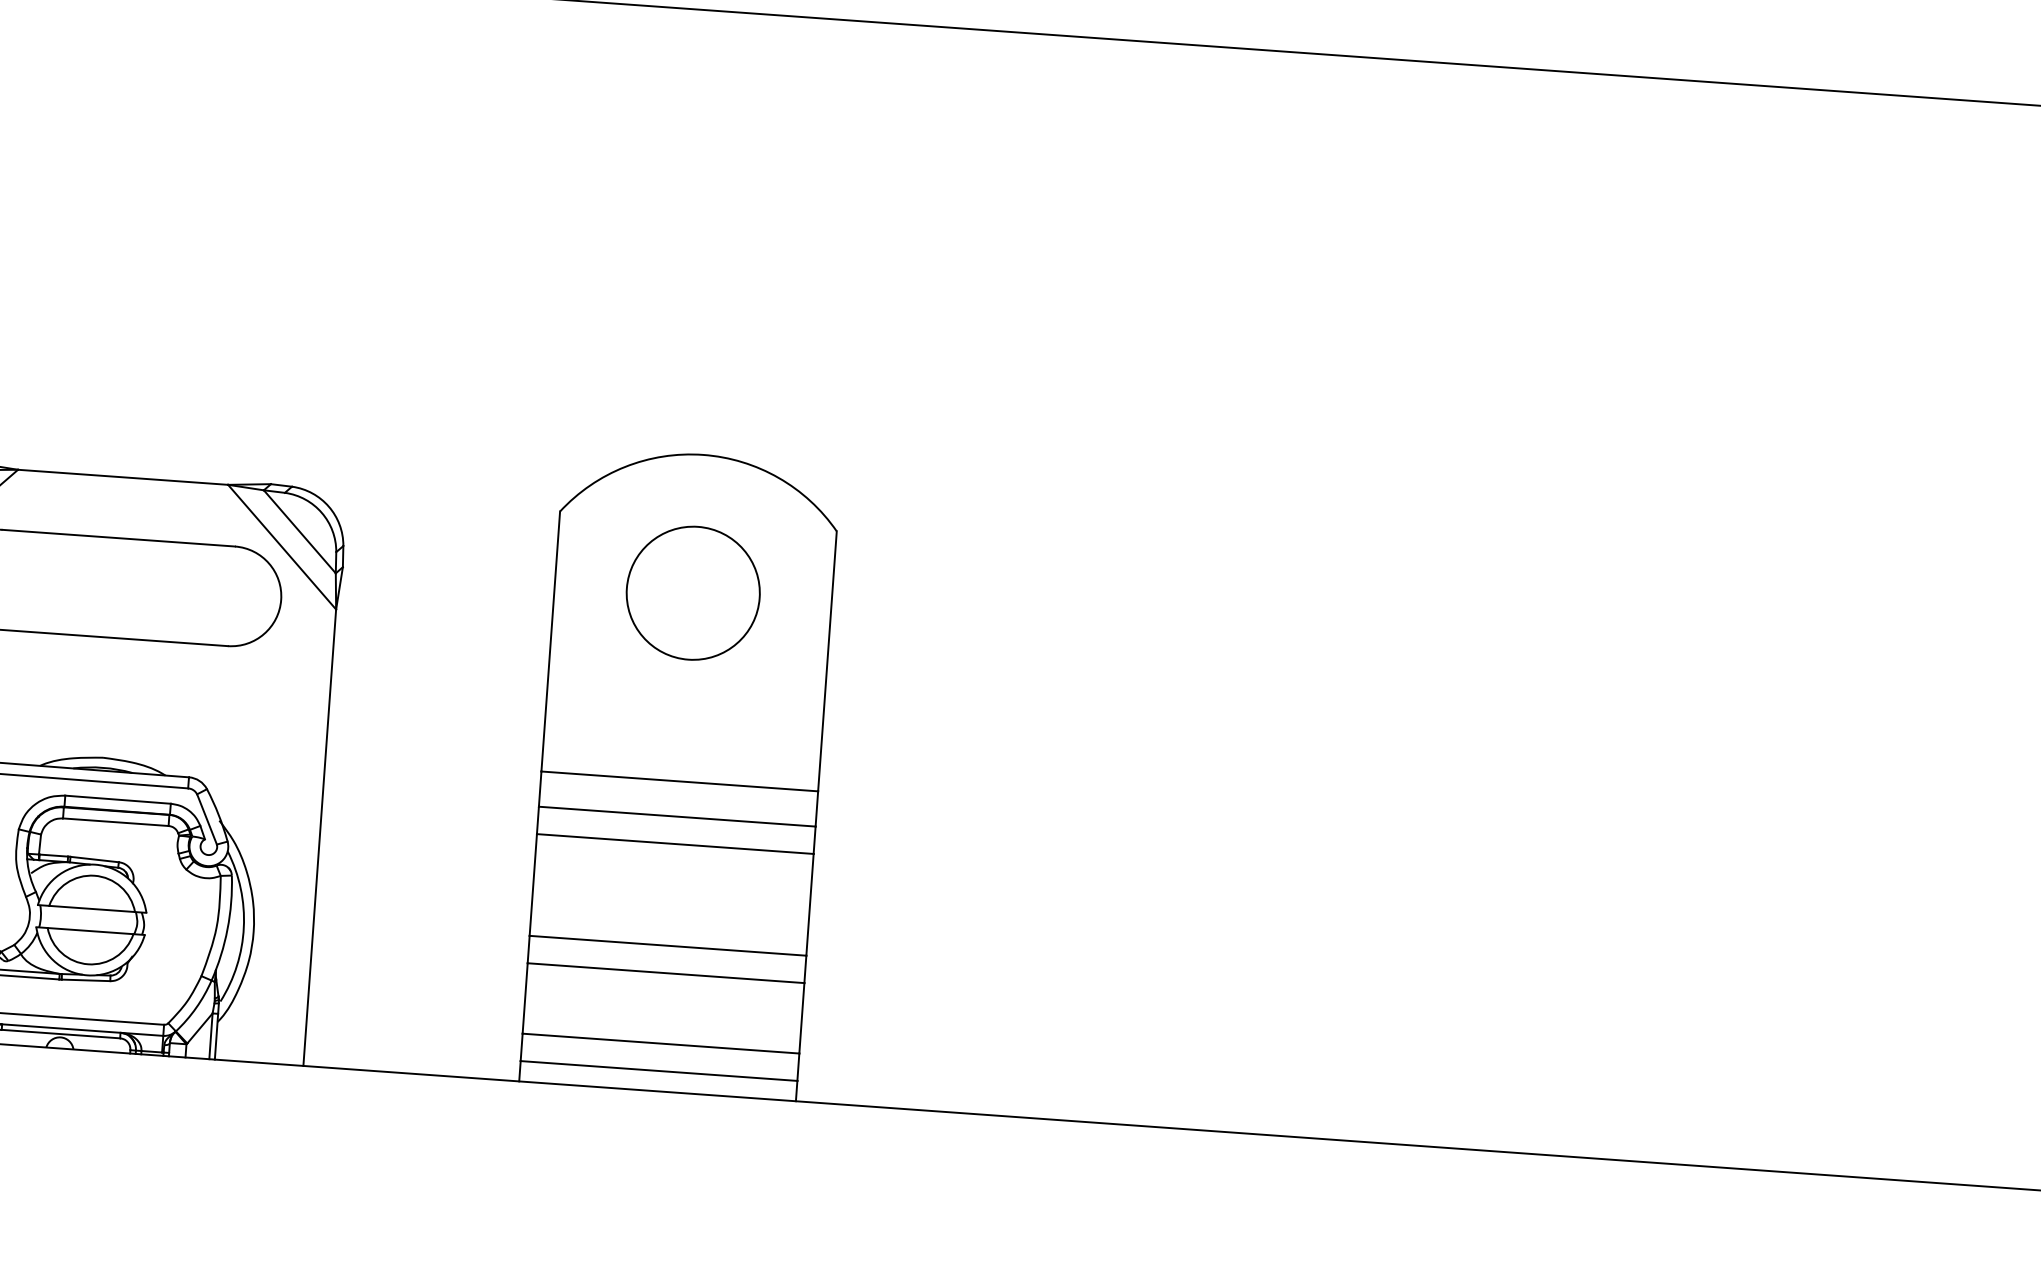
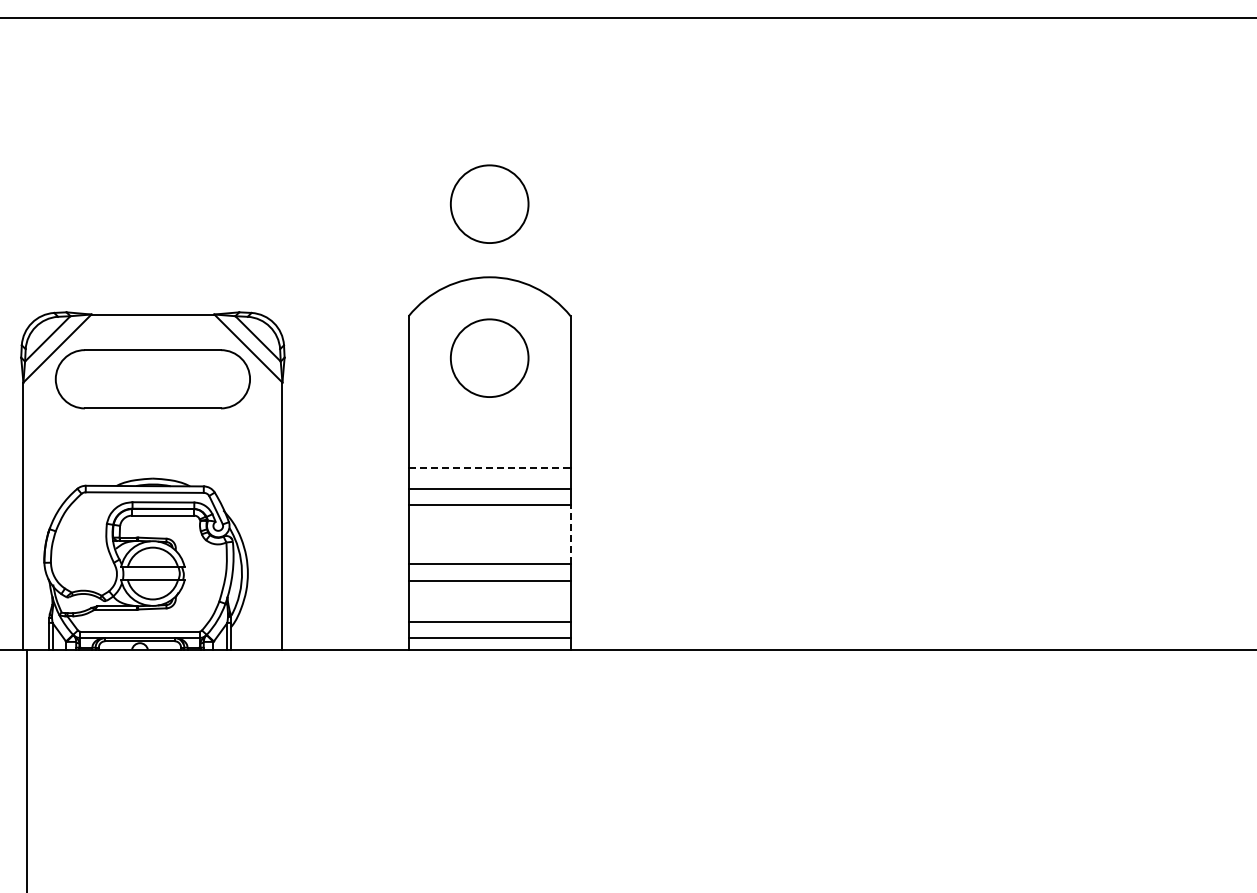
circle: (711, 328) -> (489, 203), added
line: (679, 781) -> (489, 468), solid -> dashed
line: (809, 904) -> (570, 534), solid -> dashed

